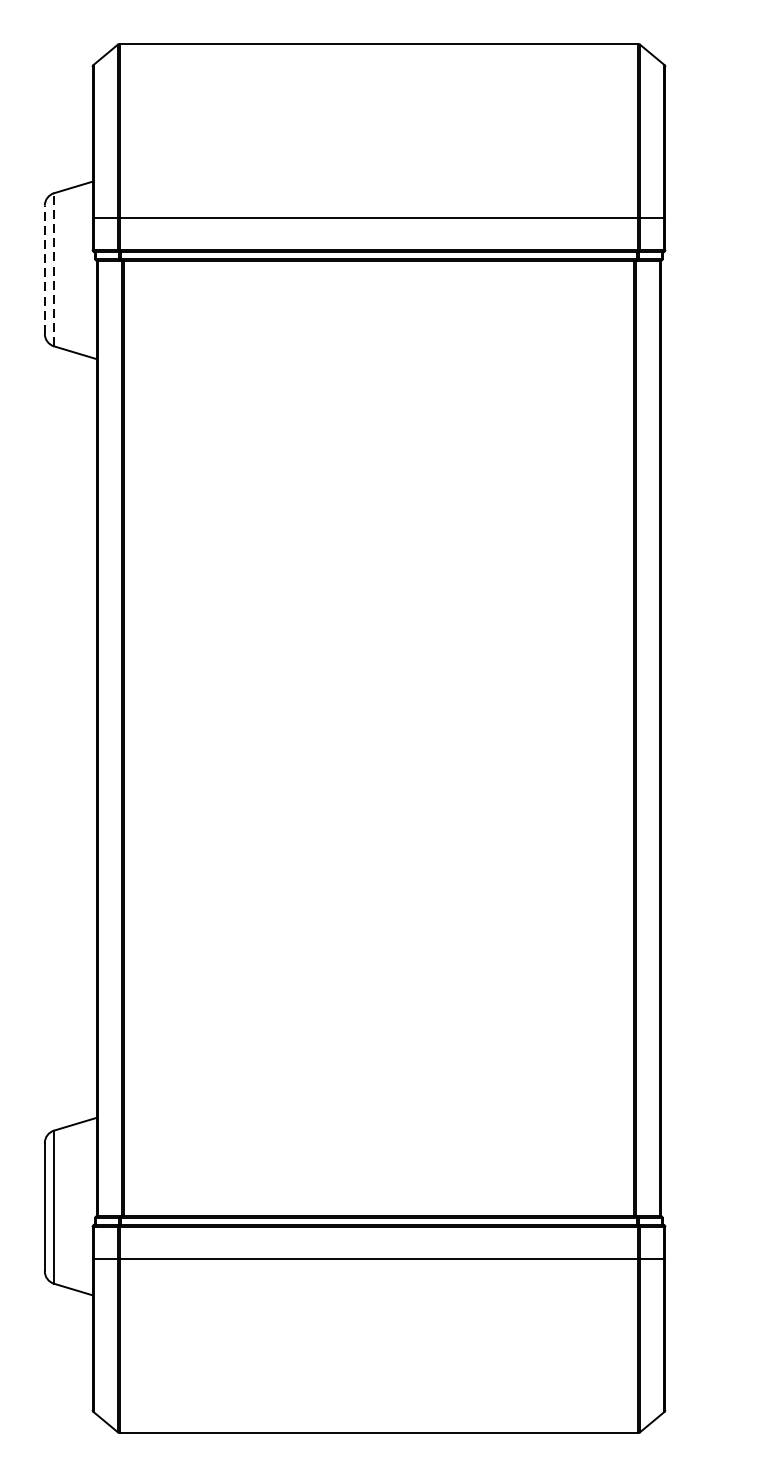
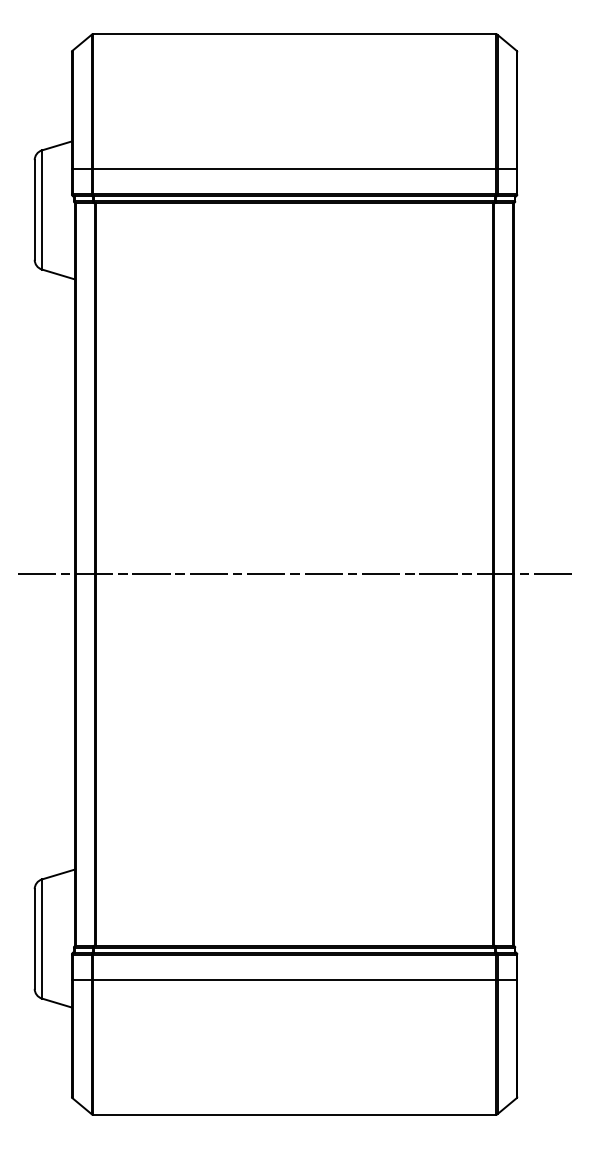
line: (44, 269) -> (34, 209), dashed -> solid
line: (53, 269) -> (41, 209), dashed -> solid
line: (378, 738) -> (294, 574), added

